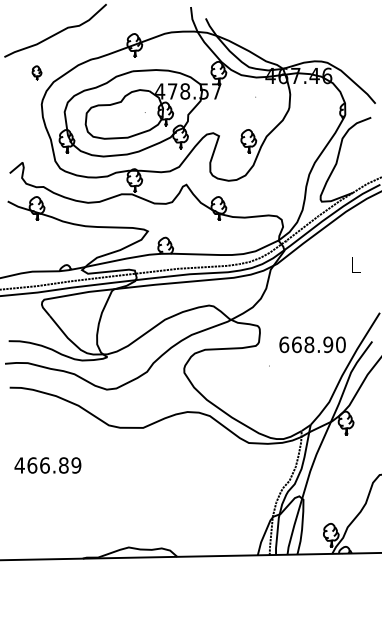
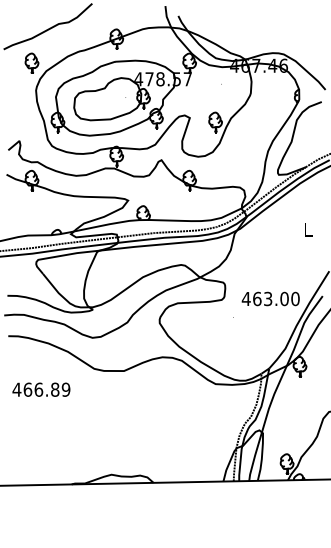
part: (36, 72) -> (31, 62), size x1.67
text: (306, 344) -> (265, 298), 668.90 -> 463.00
text: (47, 465) -> (41, 389), moved

